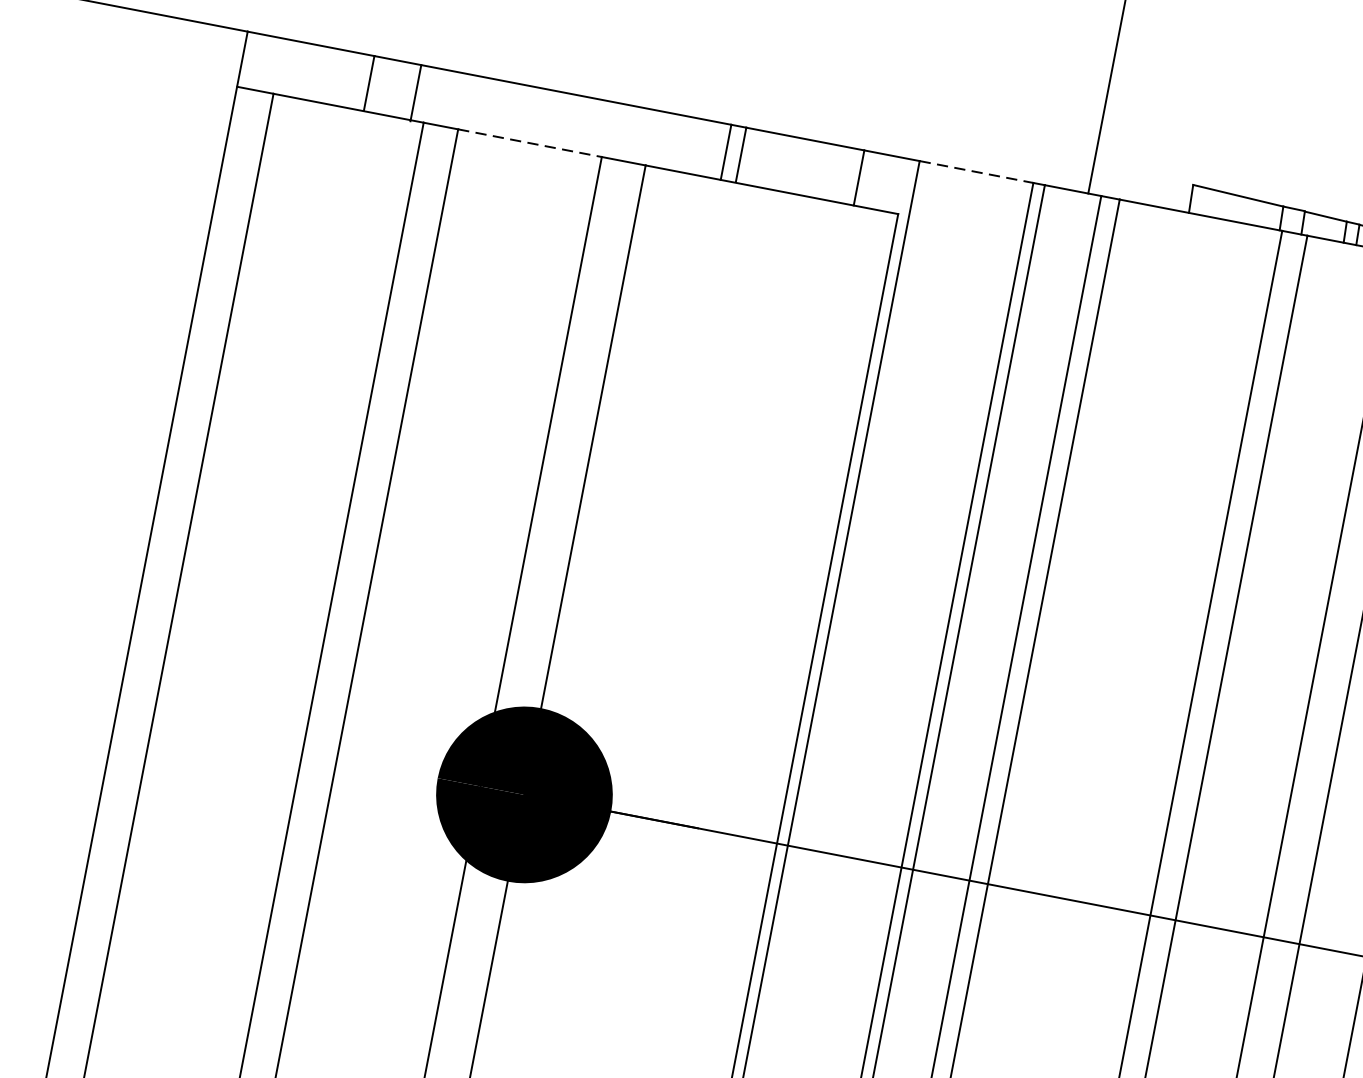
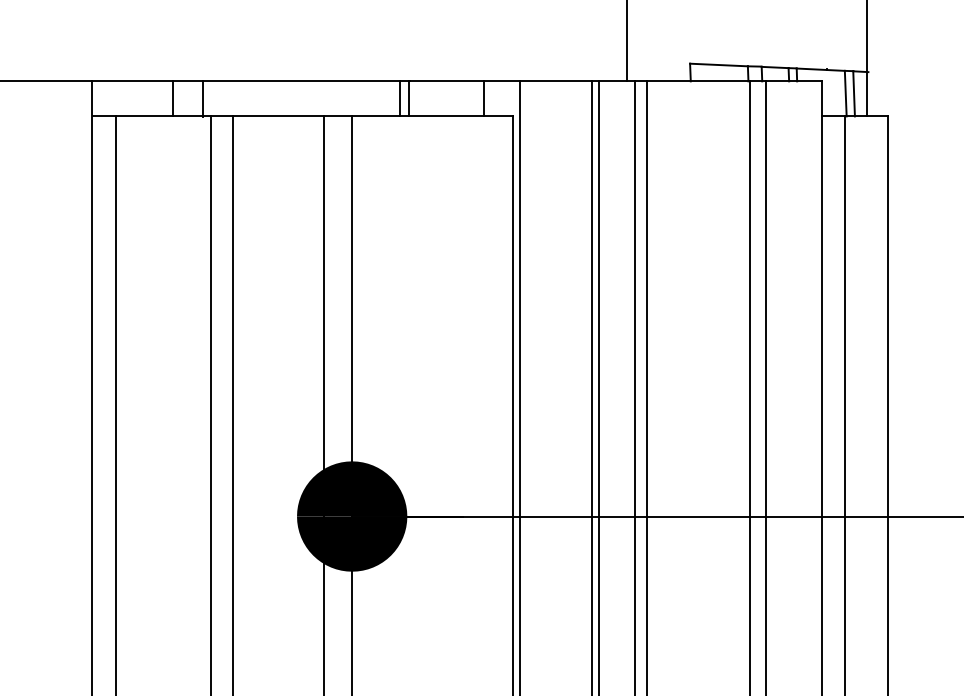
line: (529, 143) -> (278, 116), dashed -> solid
line: (977, 172) -> (556, 81), dashed -> solid

